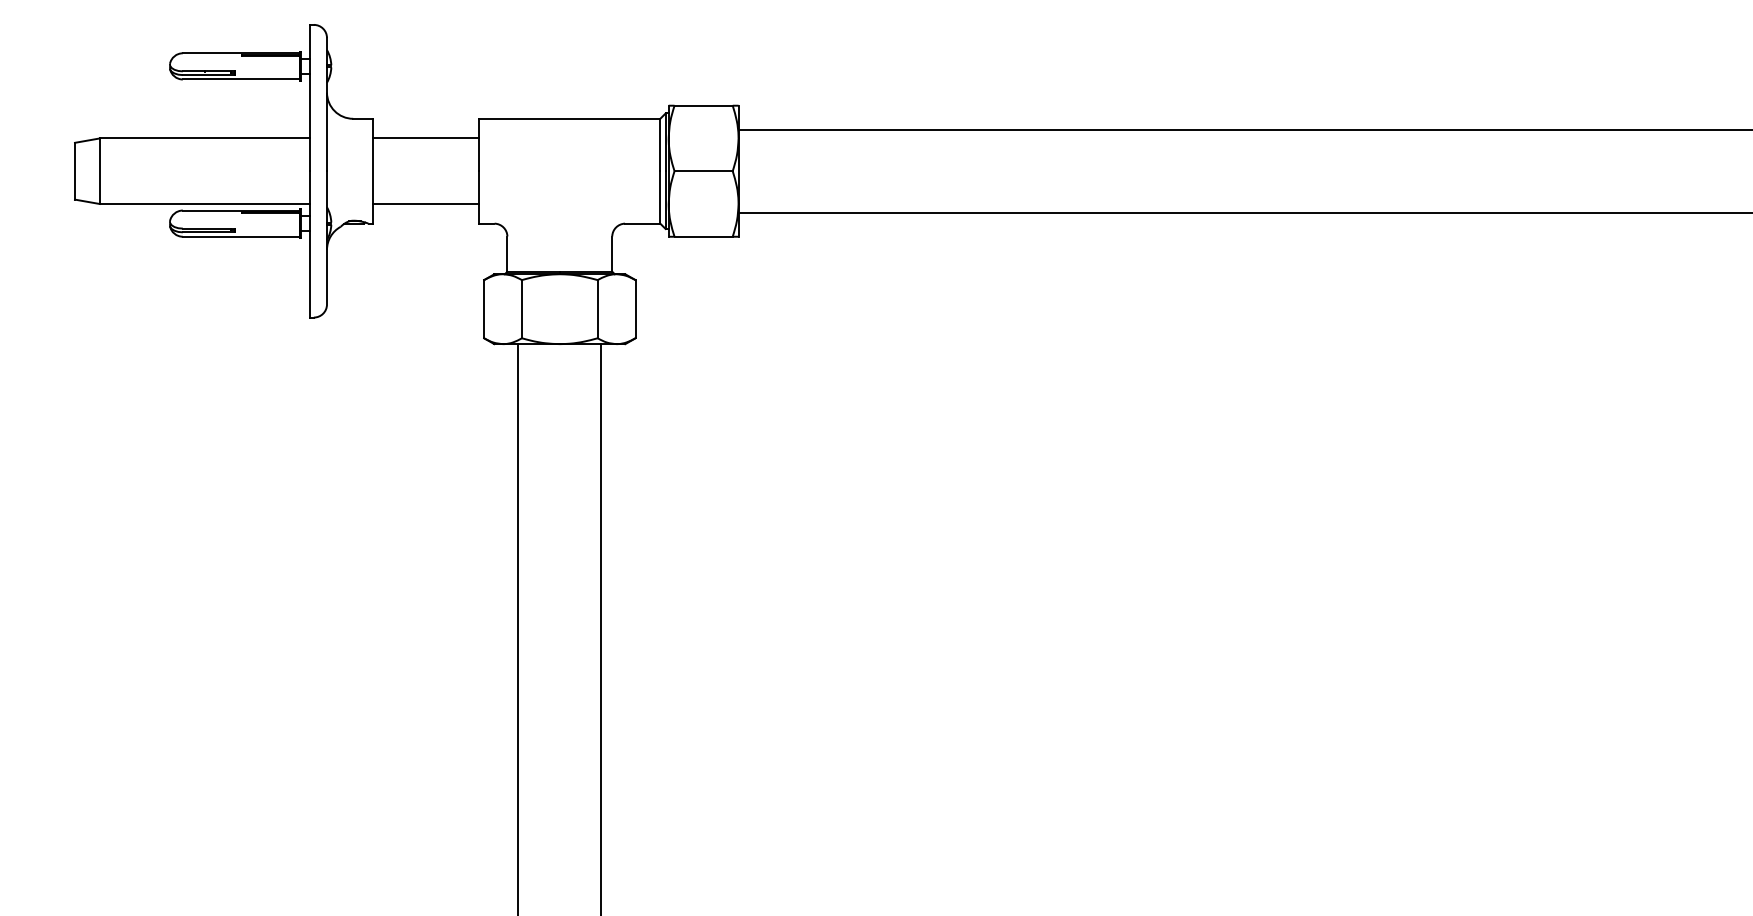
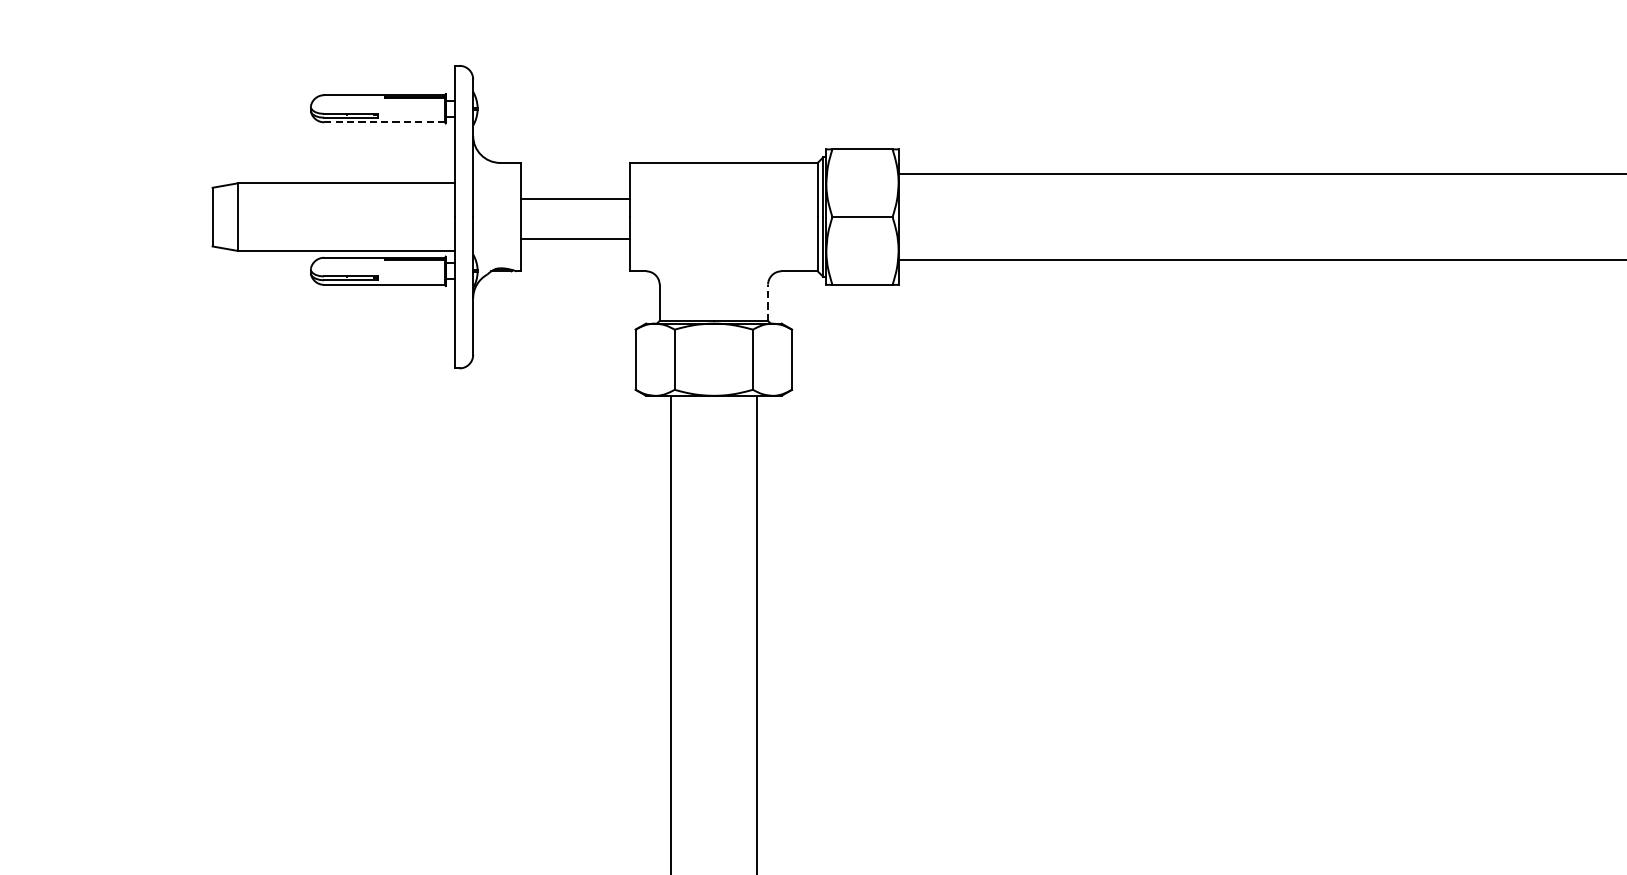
line: (241, 79) -> (384, 122), solid -> dashed
line: (425, 138) -> (574, 239), moved
line: (425, 204) -> (574, 199), moved
line: (612, 253) -> (768, 302), solid -> dashed

